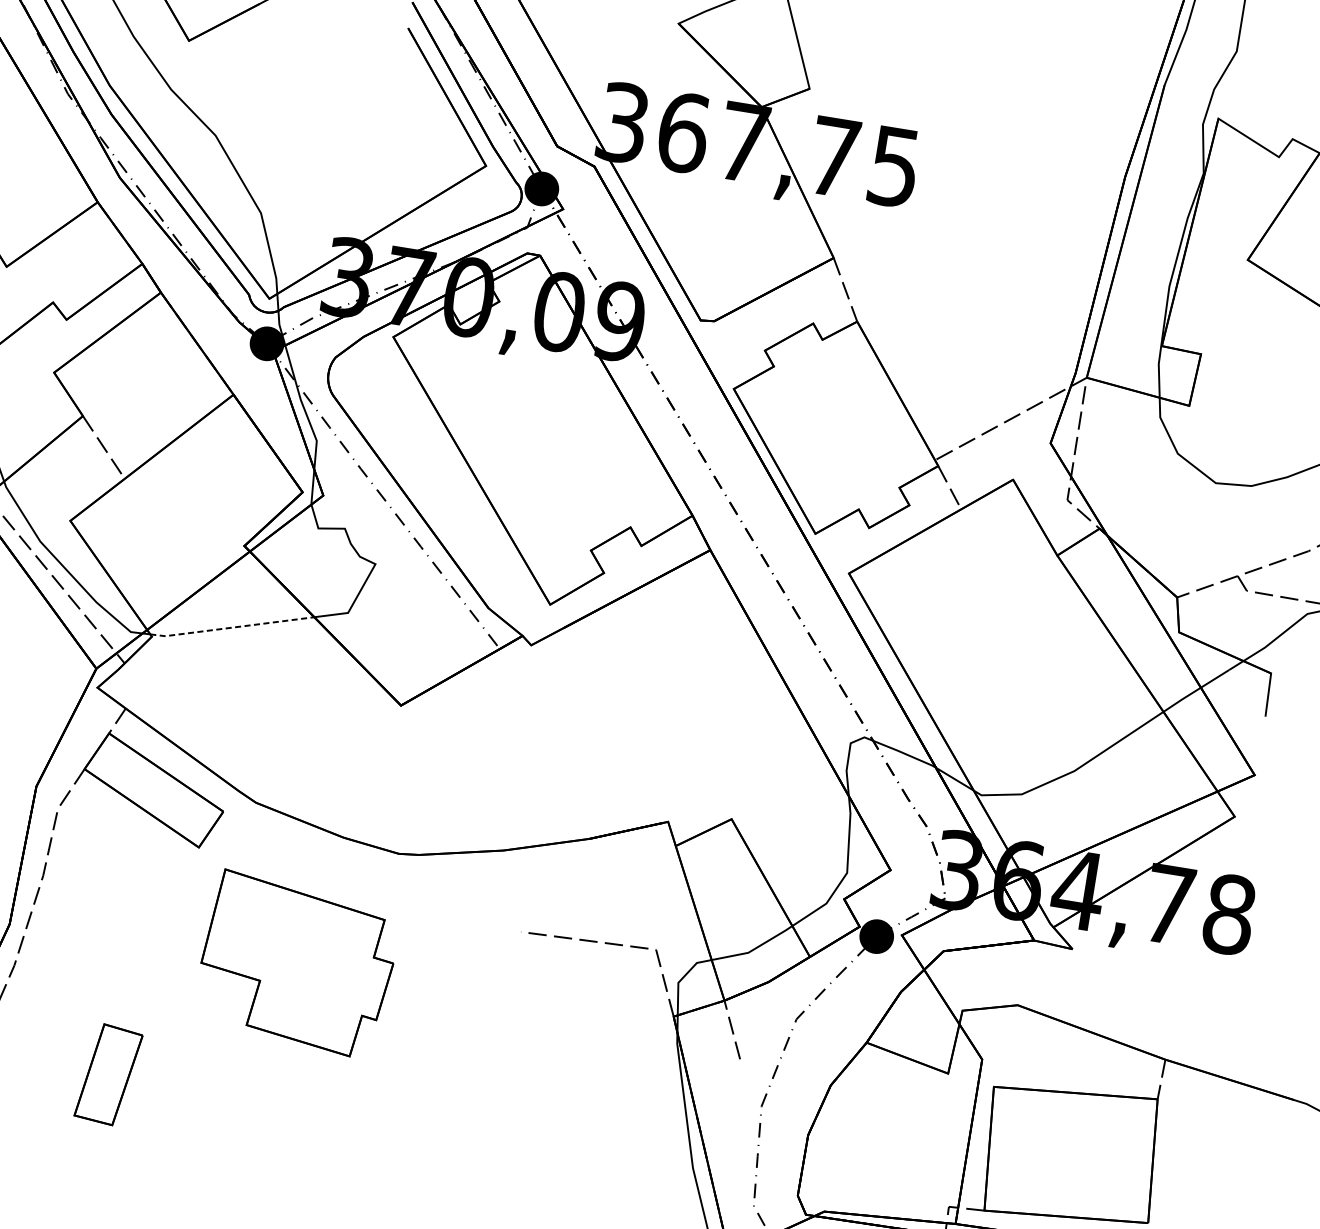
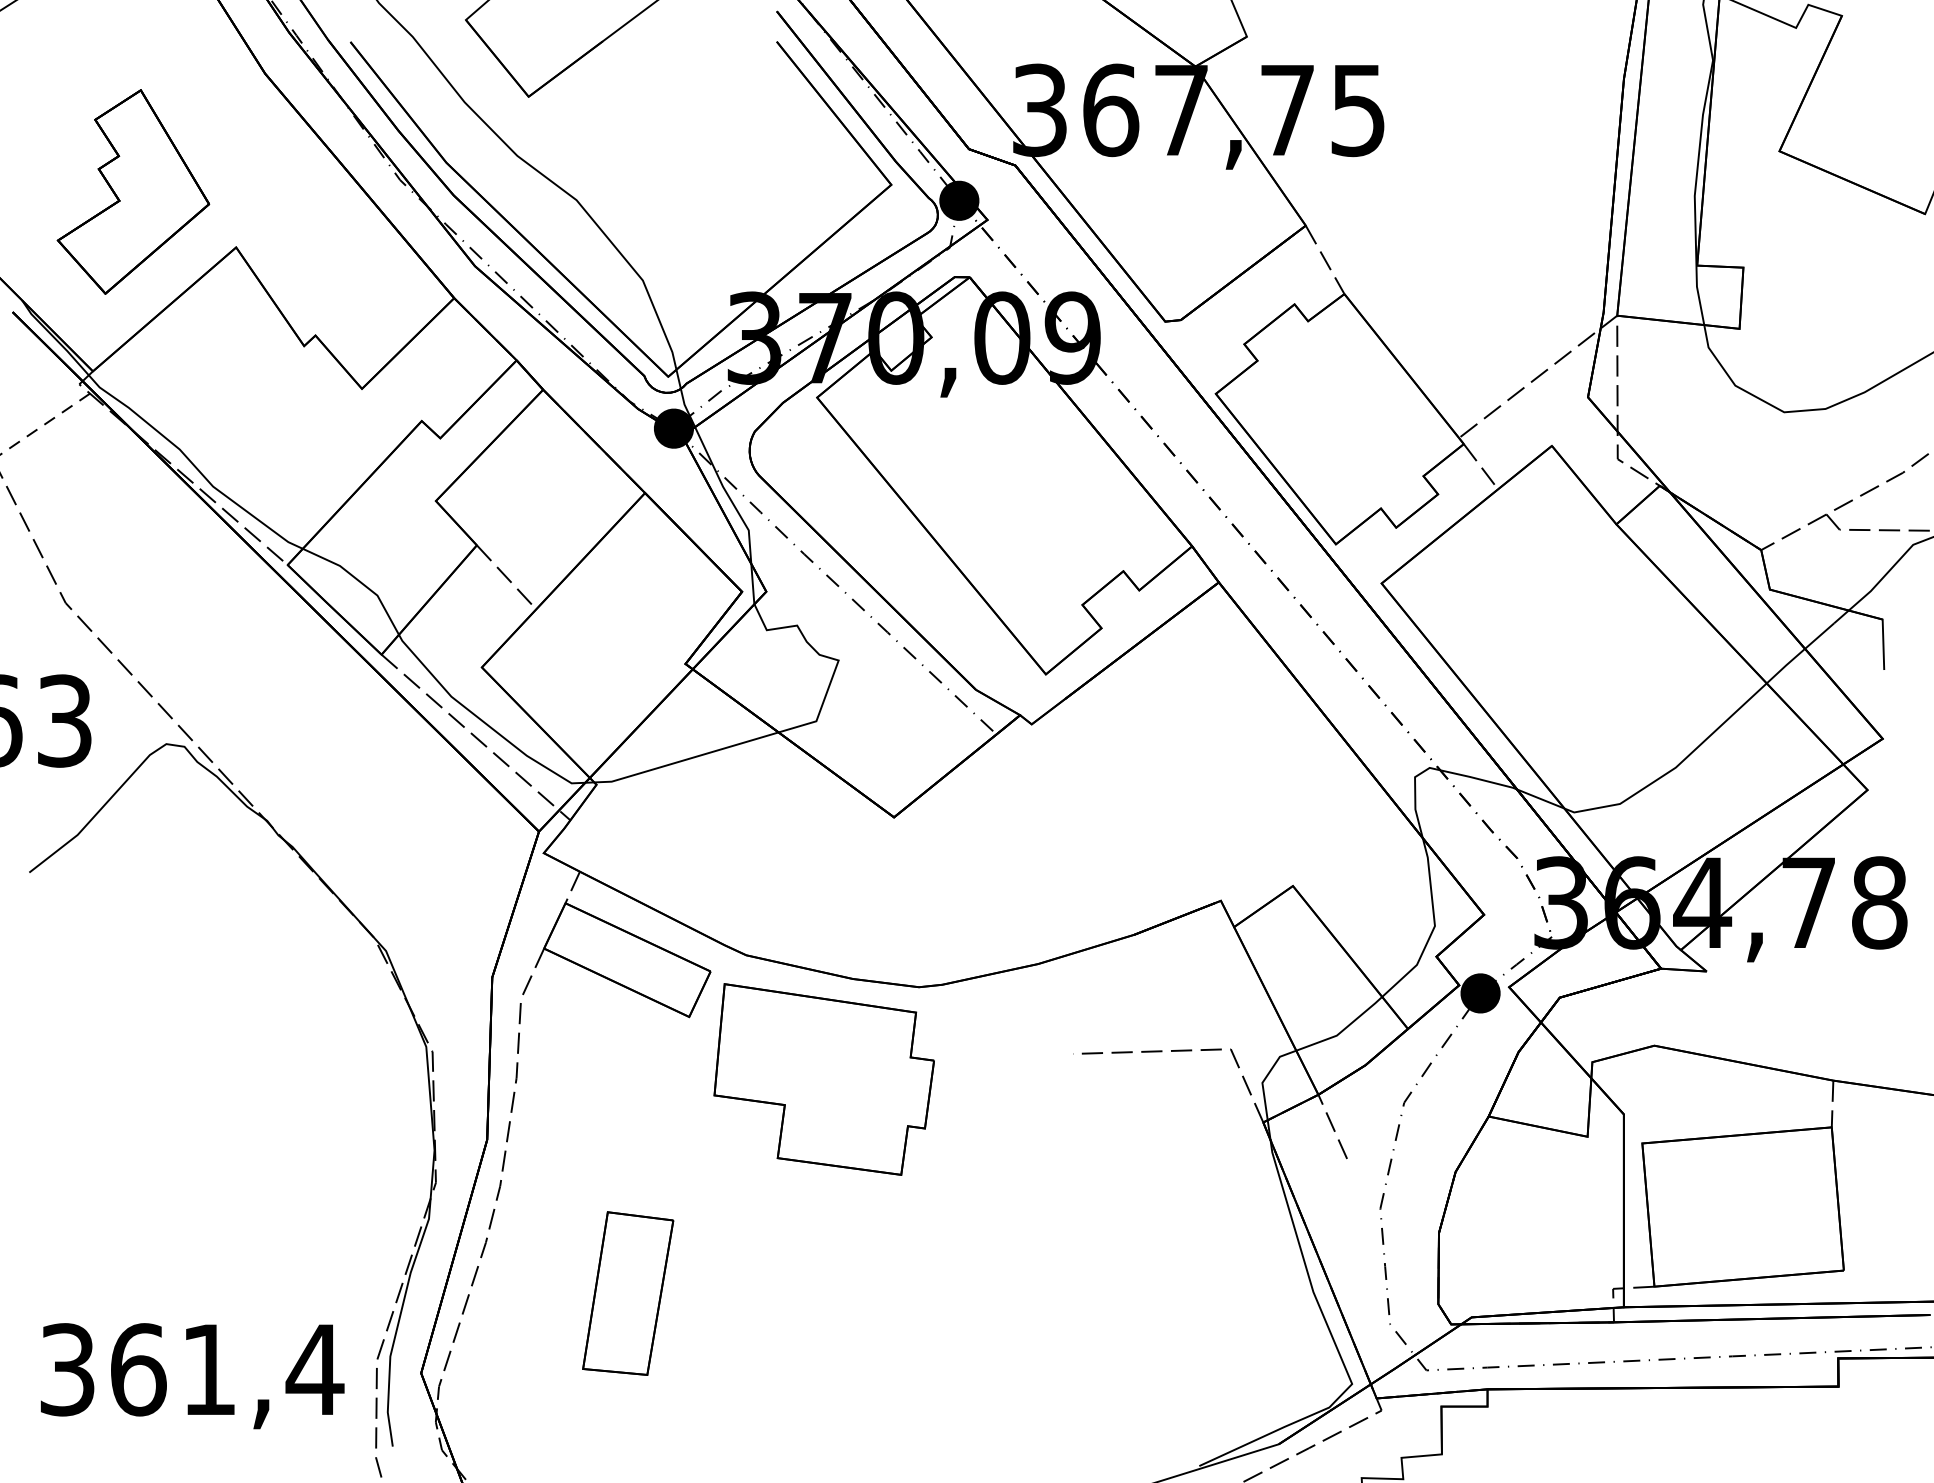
line: (232, 627) -> (686, 759), dashed -> solid
part: (296, 964) -> (823, 1079), moved
part: (108, 1074) -> (628, 1293), size x1.43

